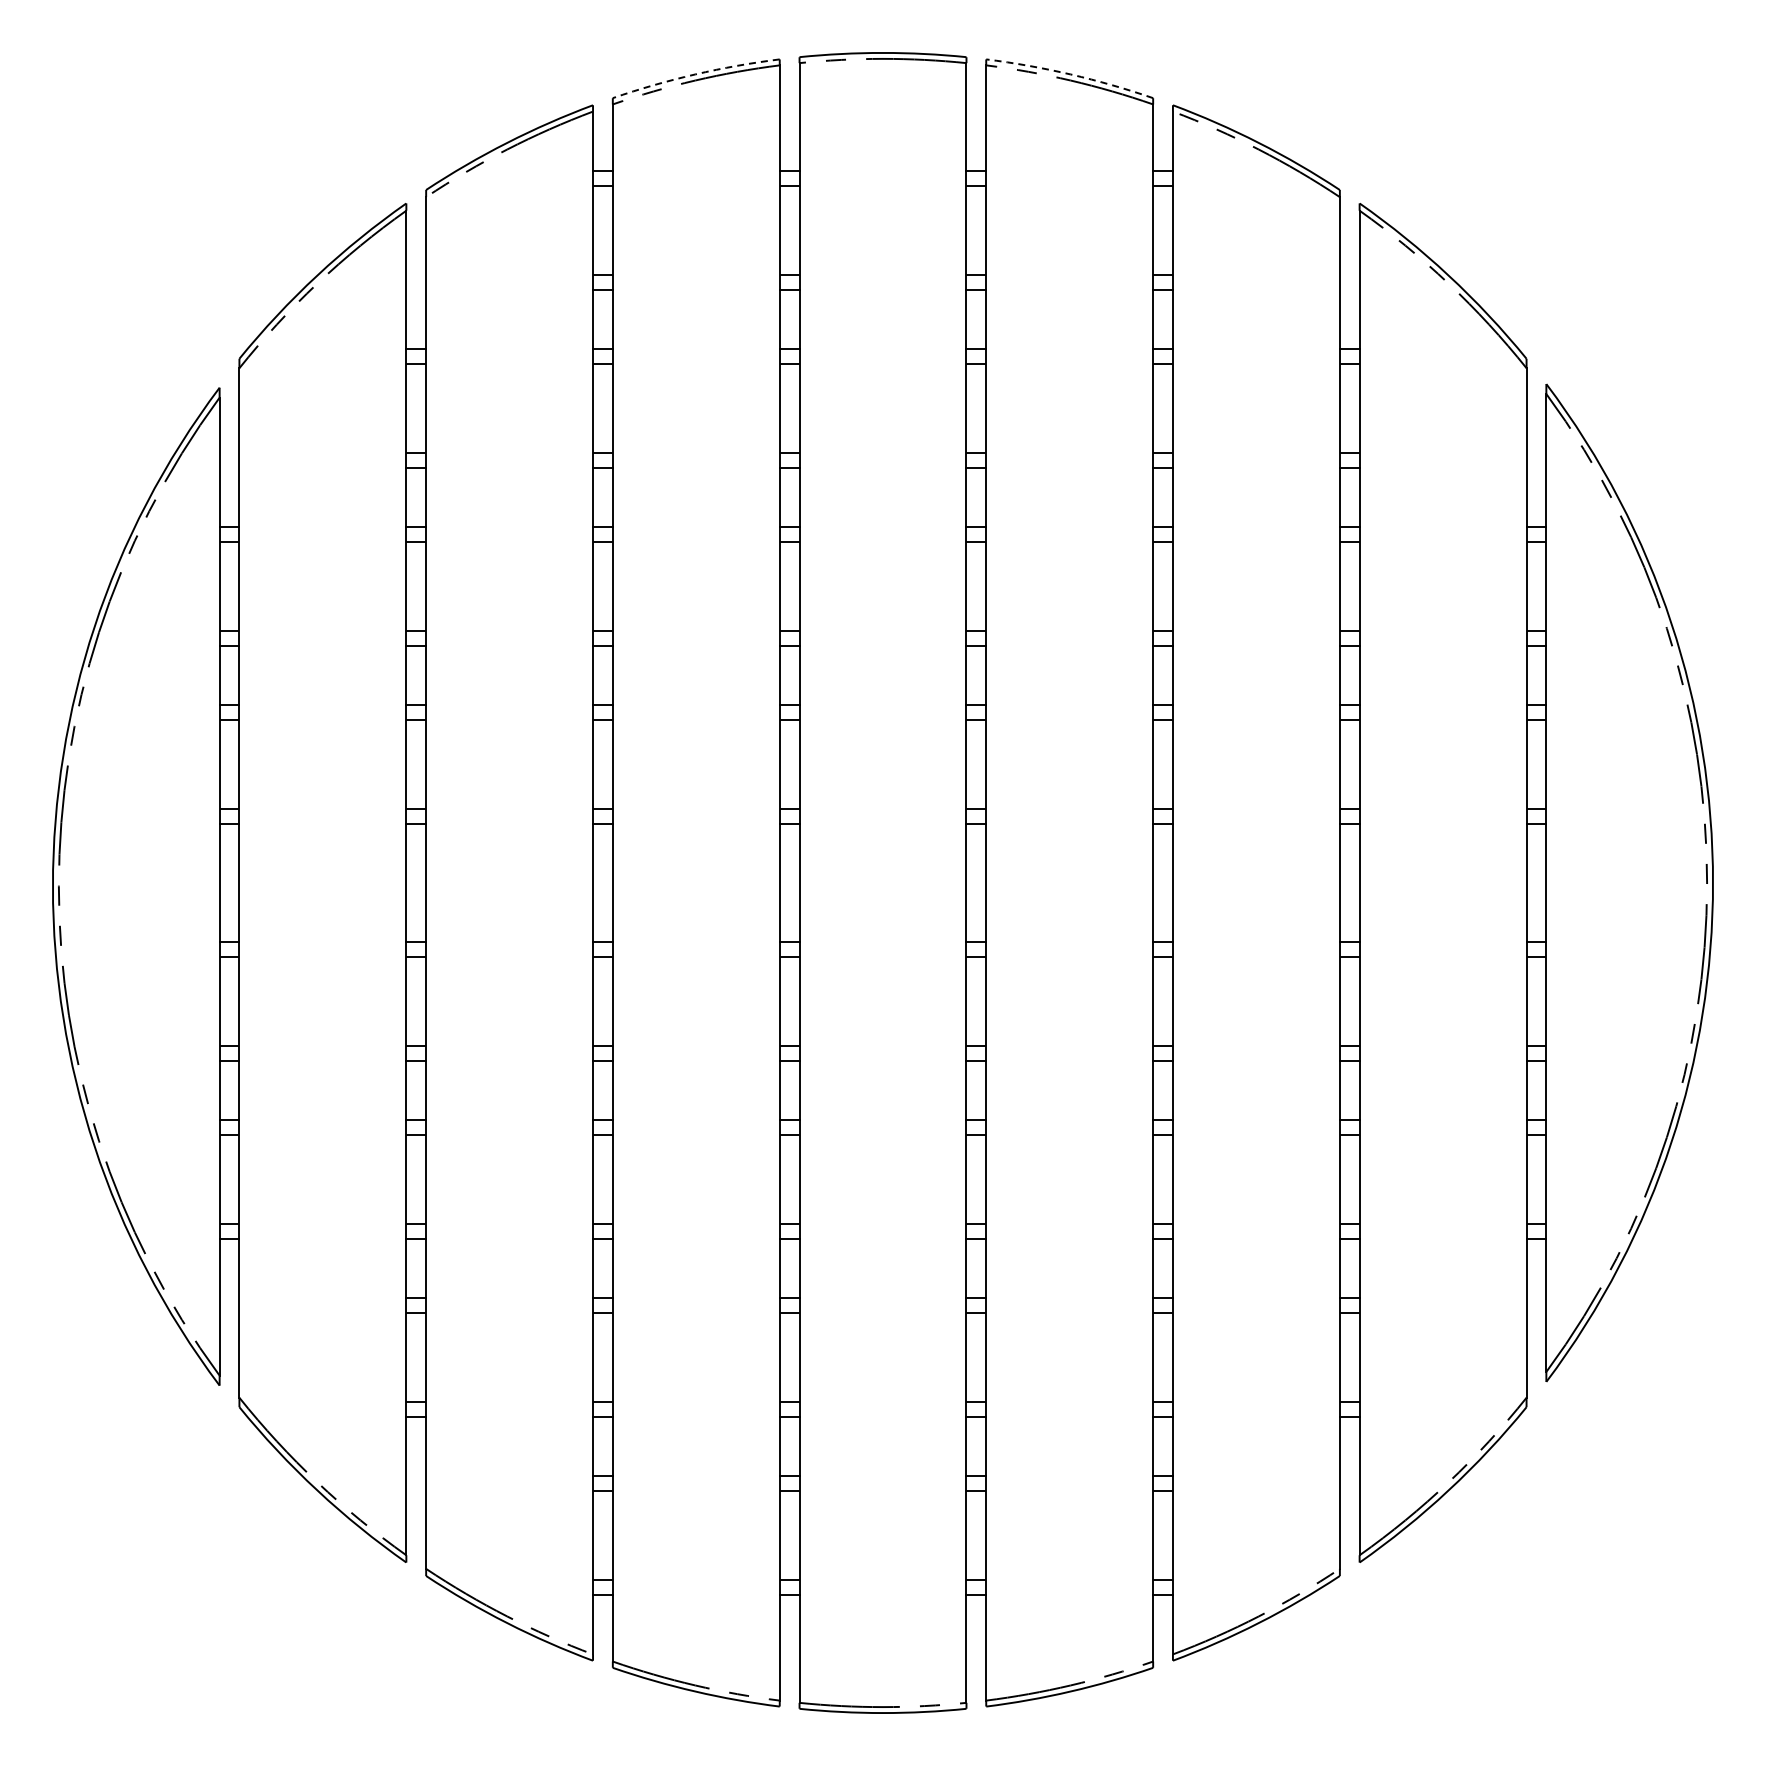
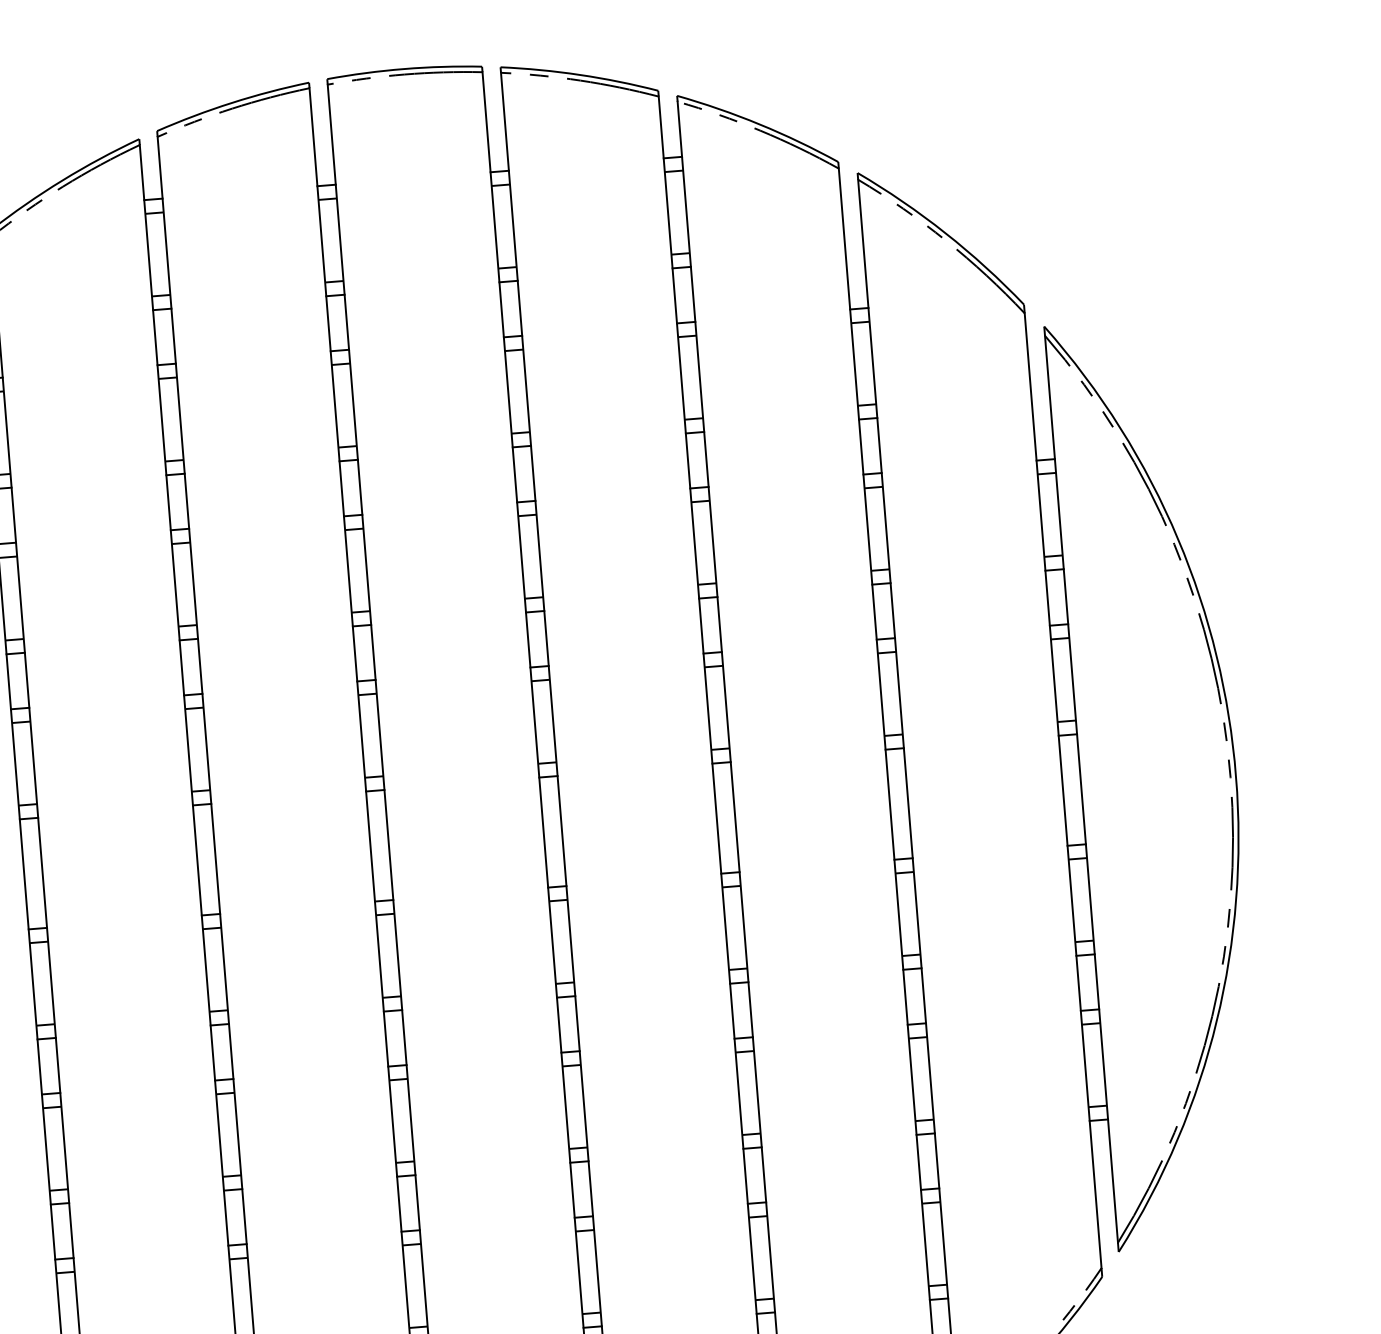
arc: (695, 74) -> (232, 102), dashed -> solid
arc: (1070, 74) -> (579, 75), dashed -> solid

